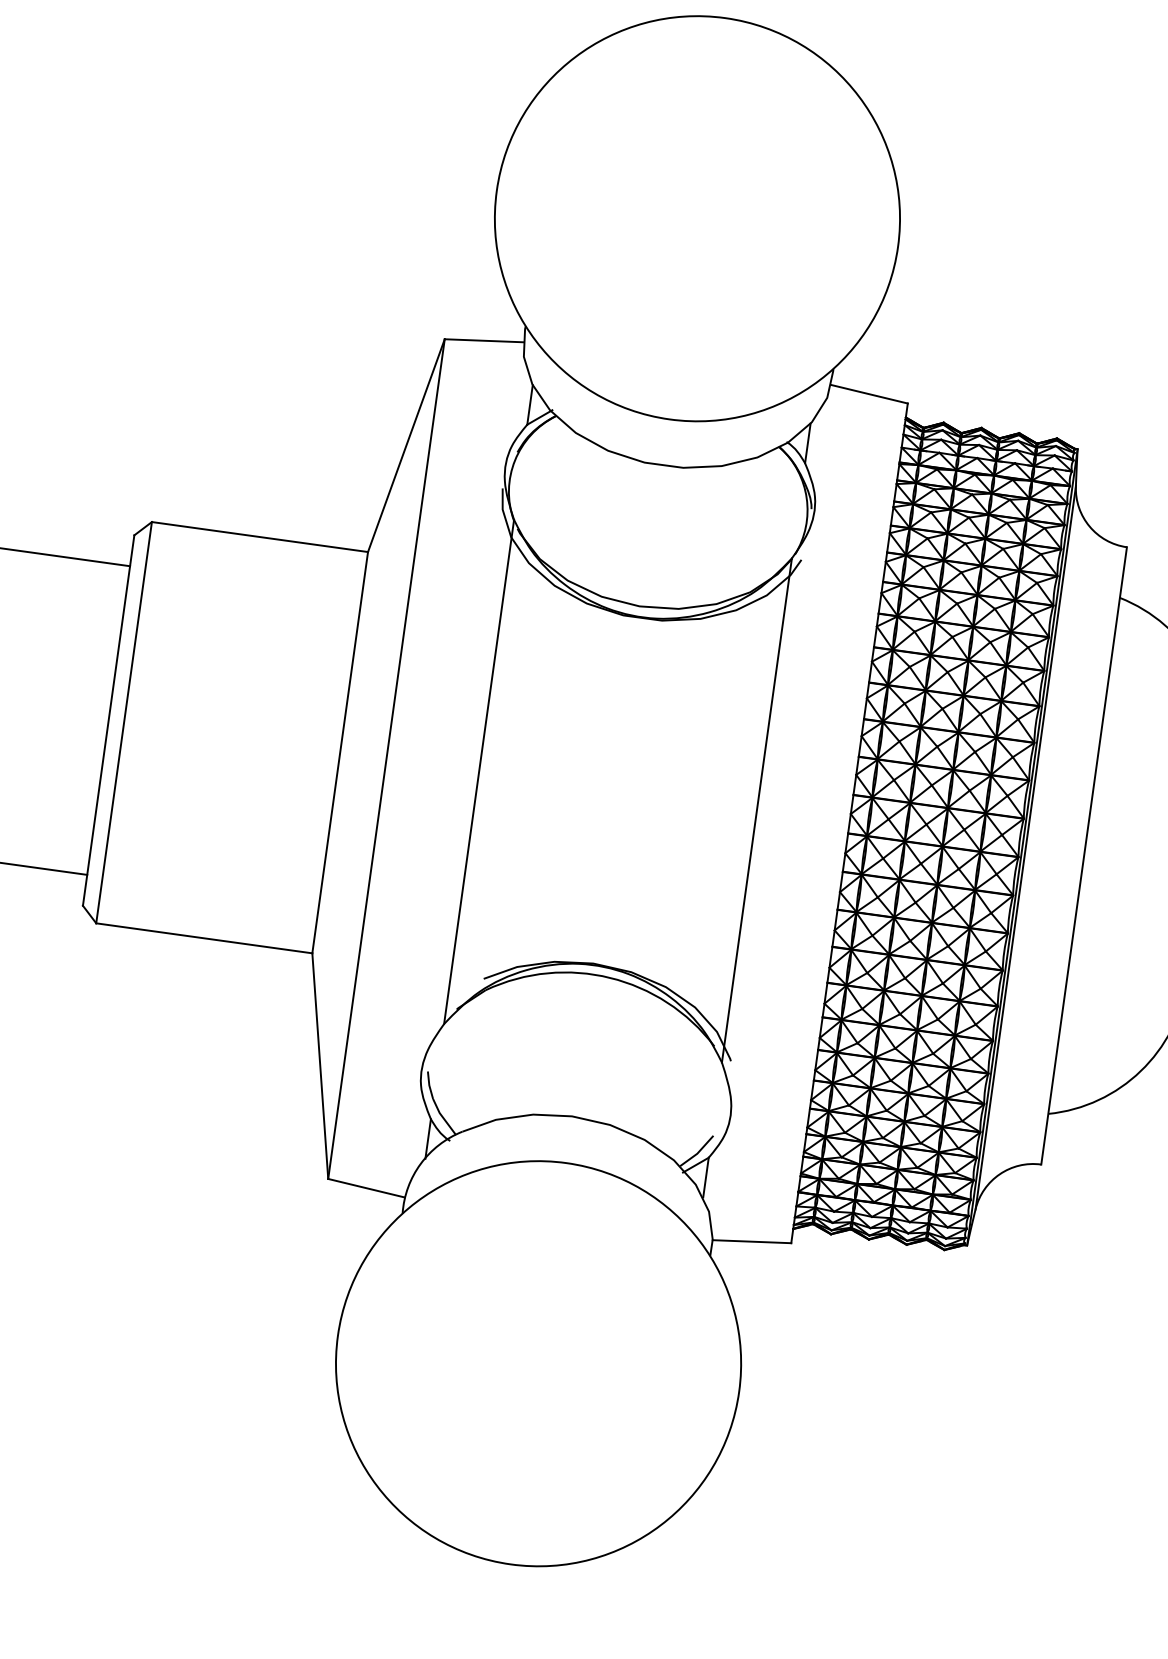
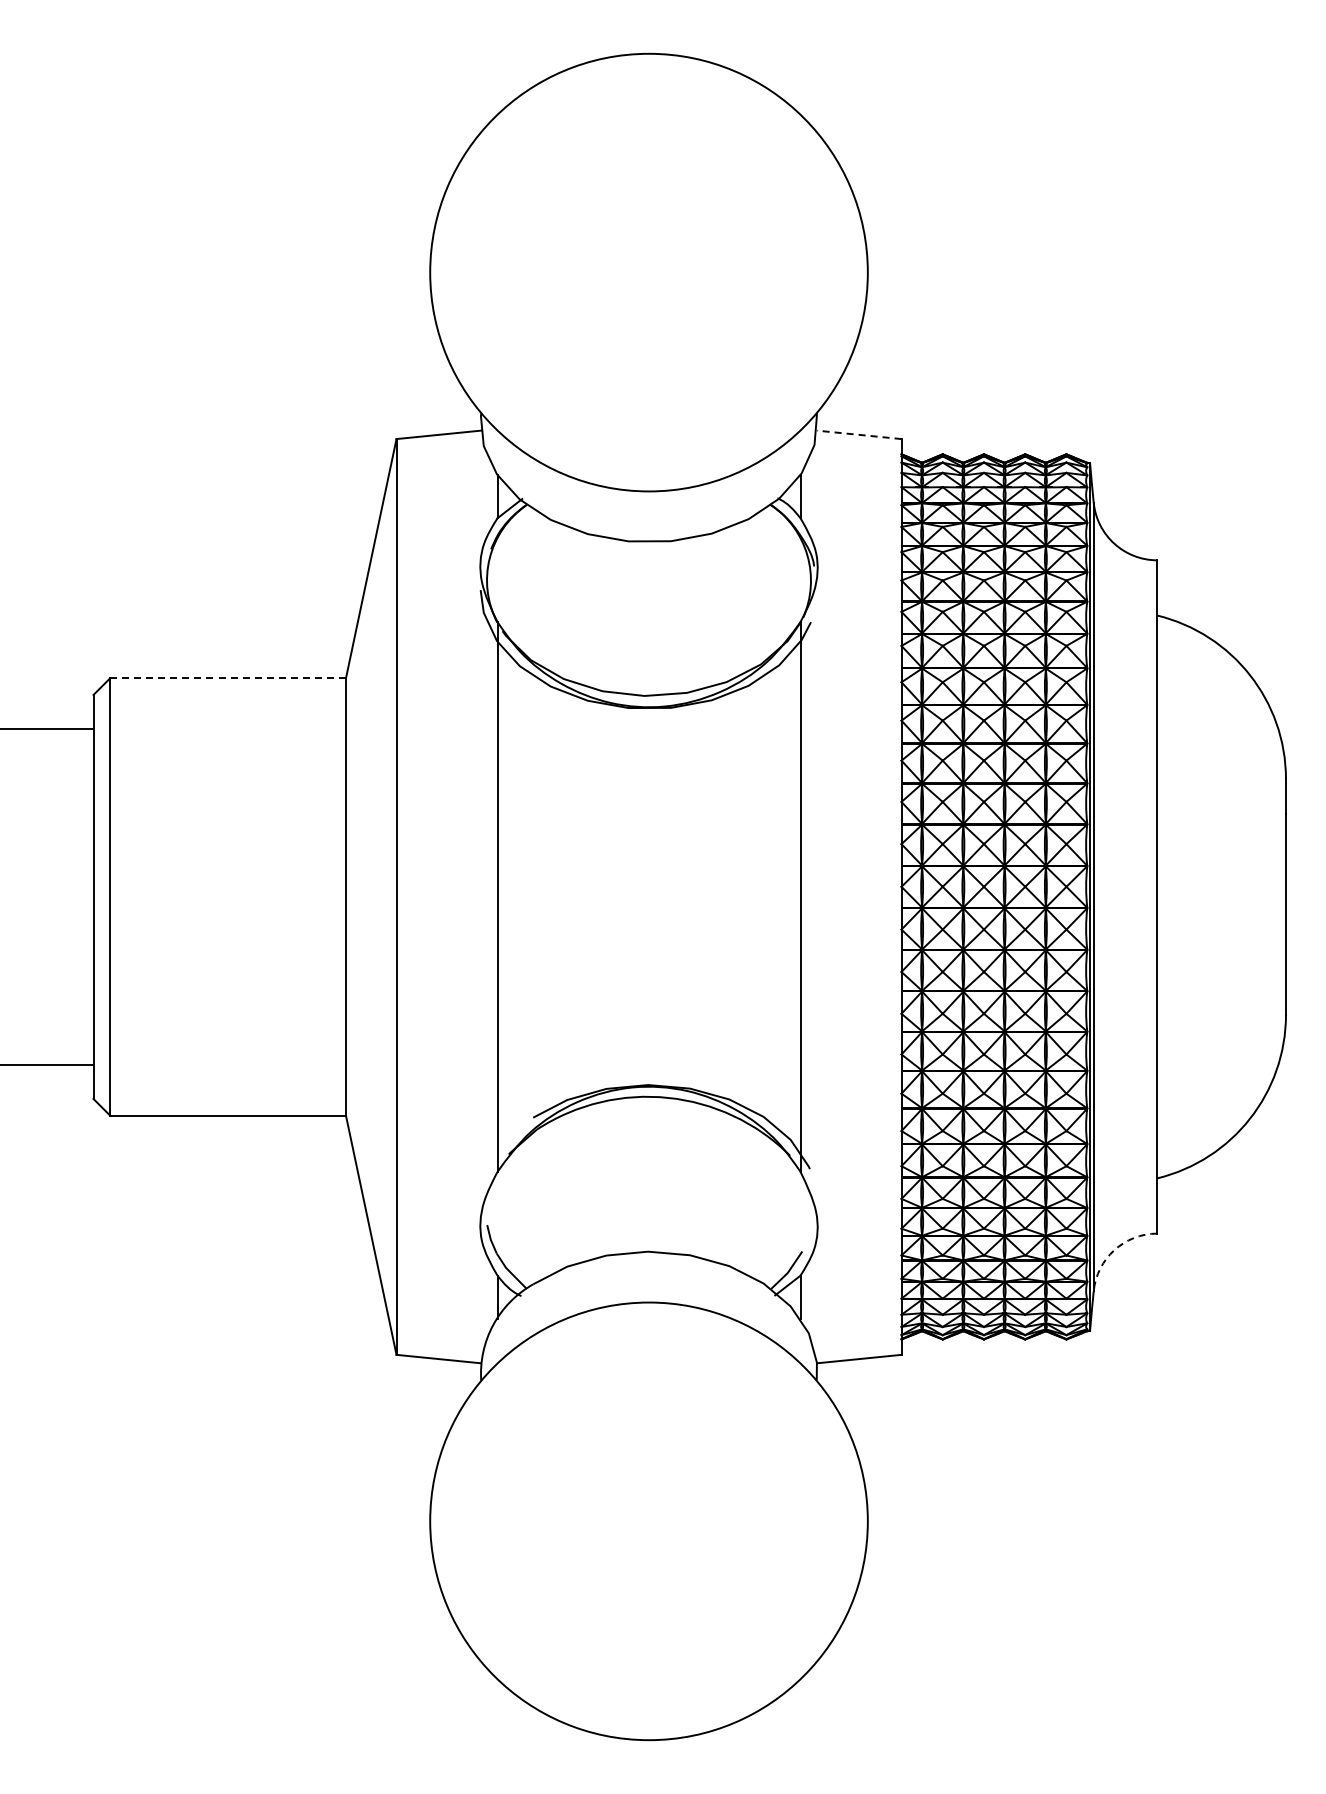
line: (868, 393) -> (858, 434), solid -> dashed
line: (260, 537) -> (228, 678), solid -> dashed
arc: (999, 1174) -> (1114, 1250), solid -> dashed

